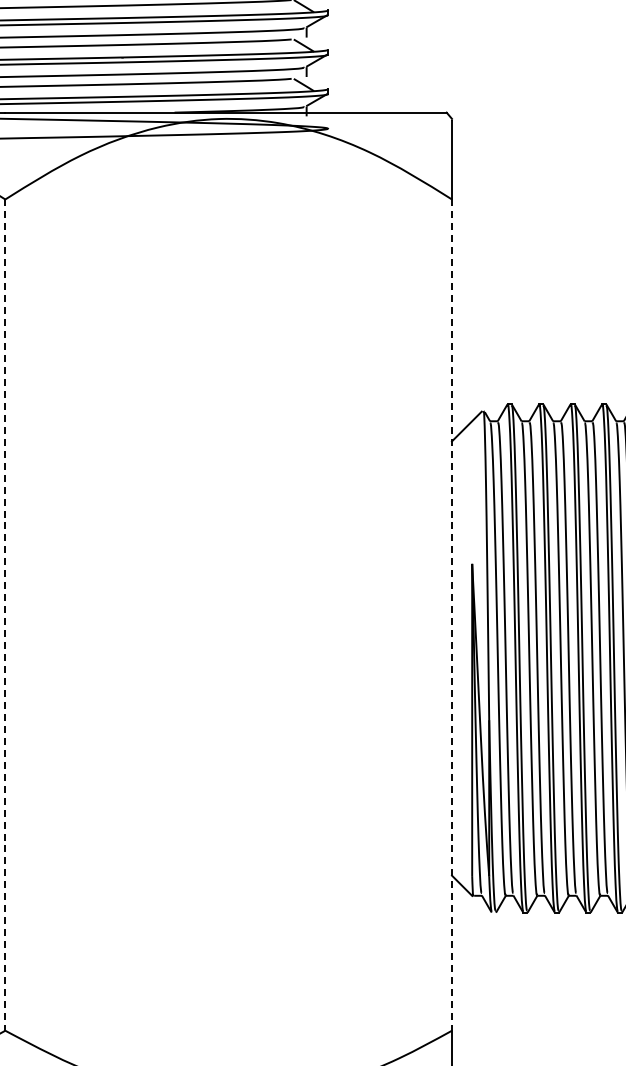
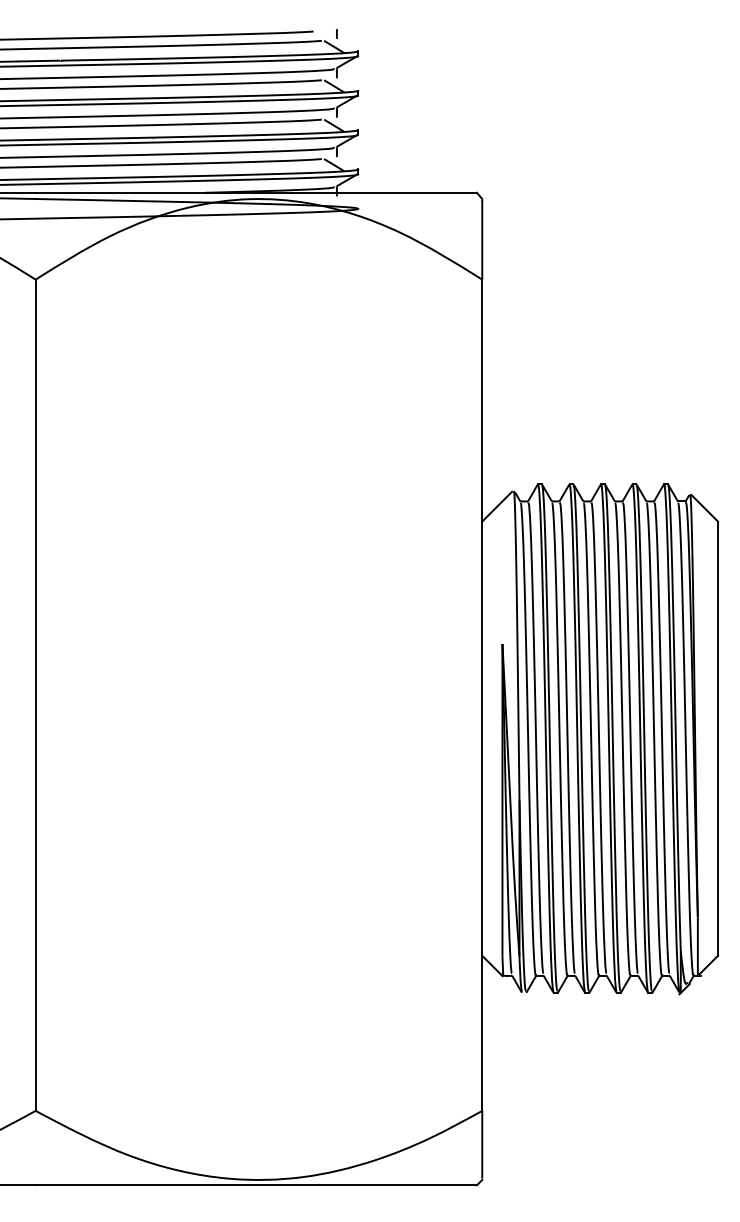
line: (5, 615) -> (35, 695), dashed -> solid
line: (452, 615) -> (482, 695), dashed -> solid

